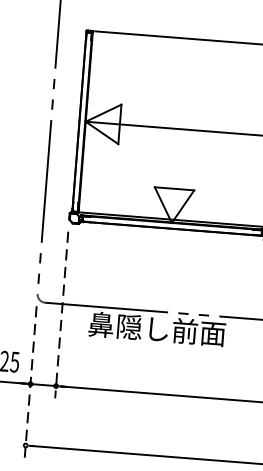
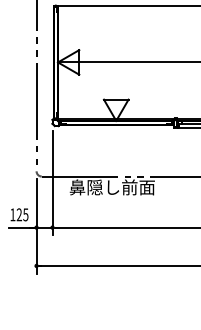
line: (61, 315) -> (52, 183), dashed -> solid
line: (30, 382) -> (36, 226), dashed -> solid

